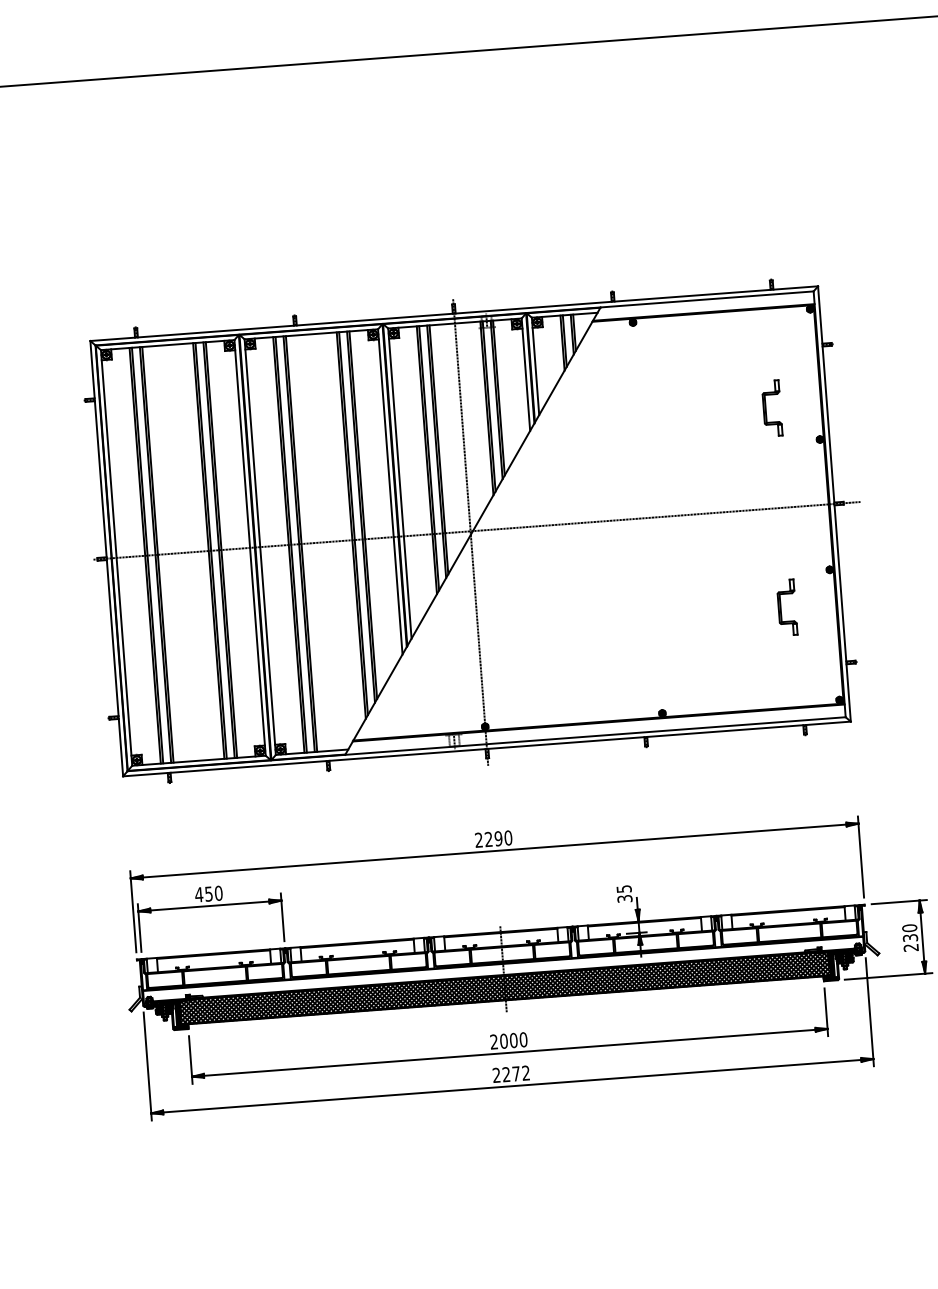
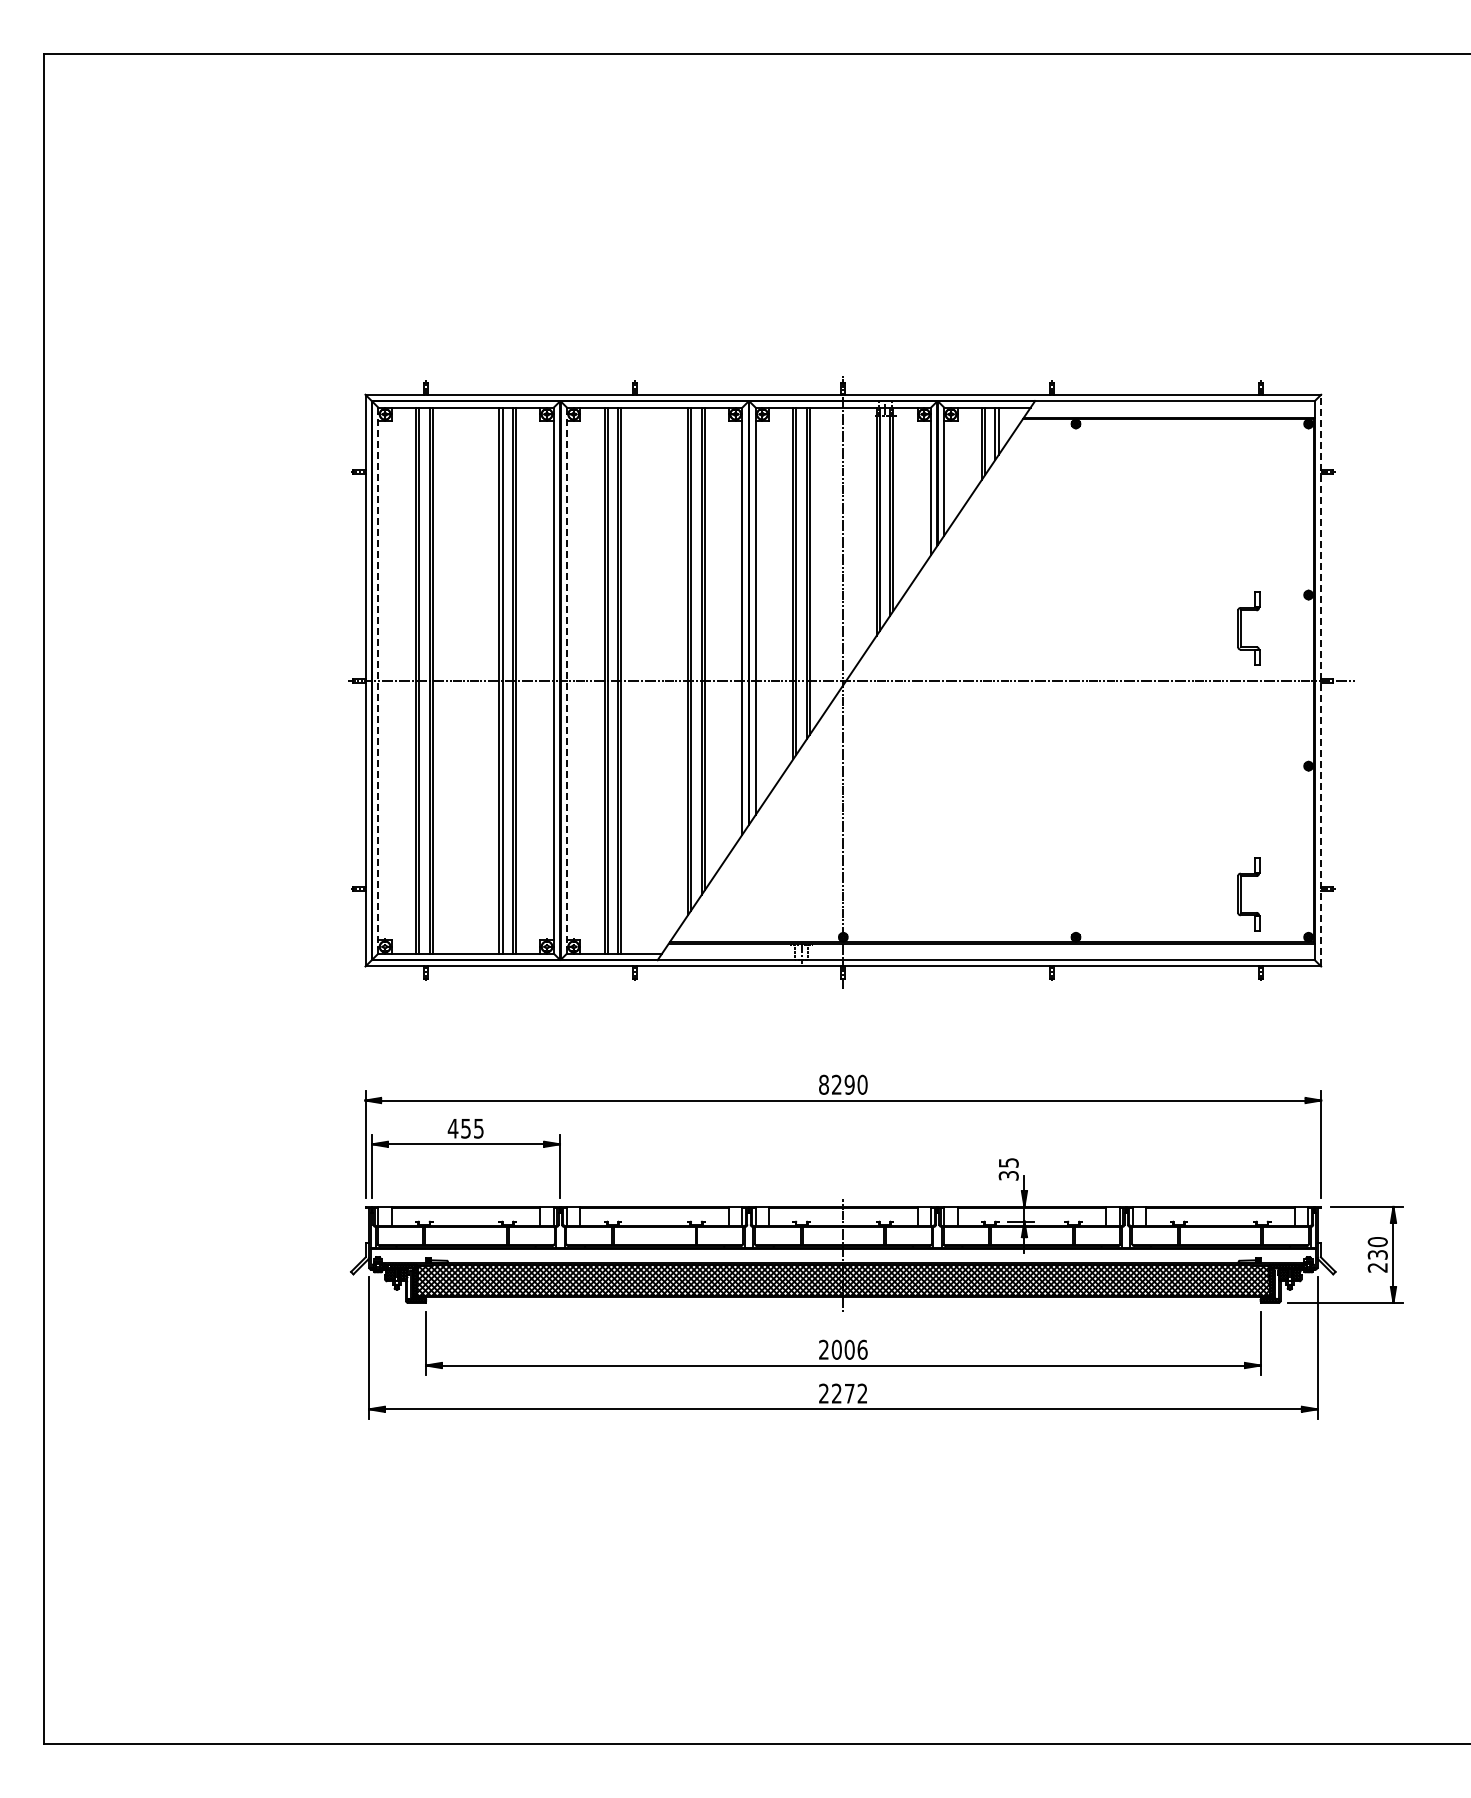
part: (766, 408) -> (1241, 628), moved
line: (834, 503) -> (1321, 680), solid -> dashed
line: (260, 547) -> (567, 680), solid -> dashed
line: (116, 557) -> (378, 680), solid -> dashed
part: (781, 608) -> (1241, 894), moved
text: (478, 839) -> (823, 1084), 2290 -> 8290
text: (218, 893) -> (478, 1128), 450 -> 455
text: (523, 1039) -> (862, 1349), 2000 -> 2006

